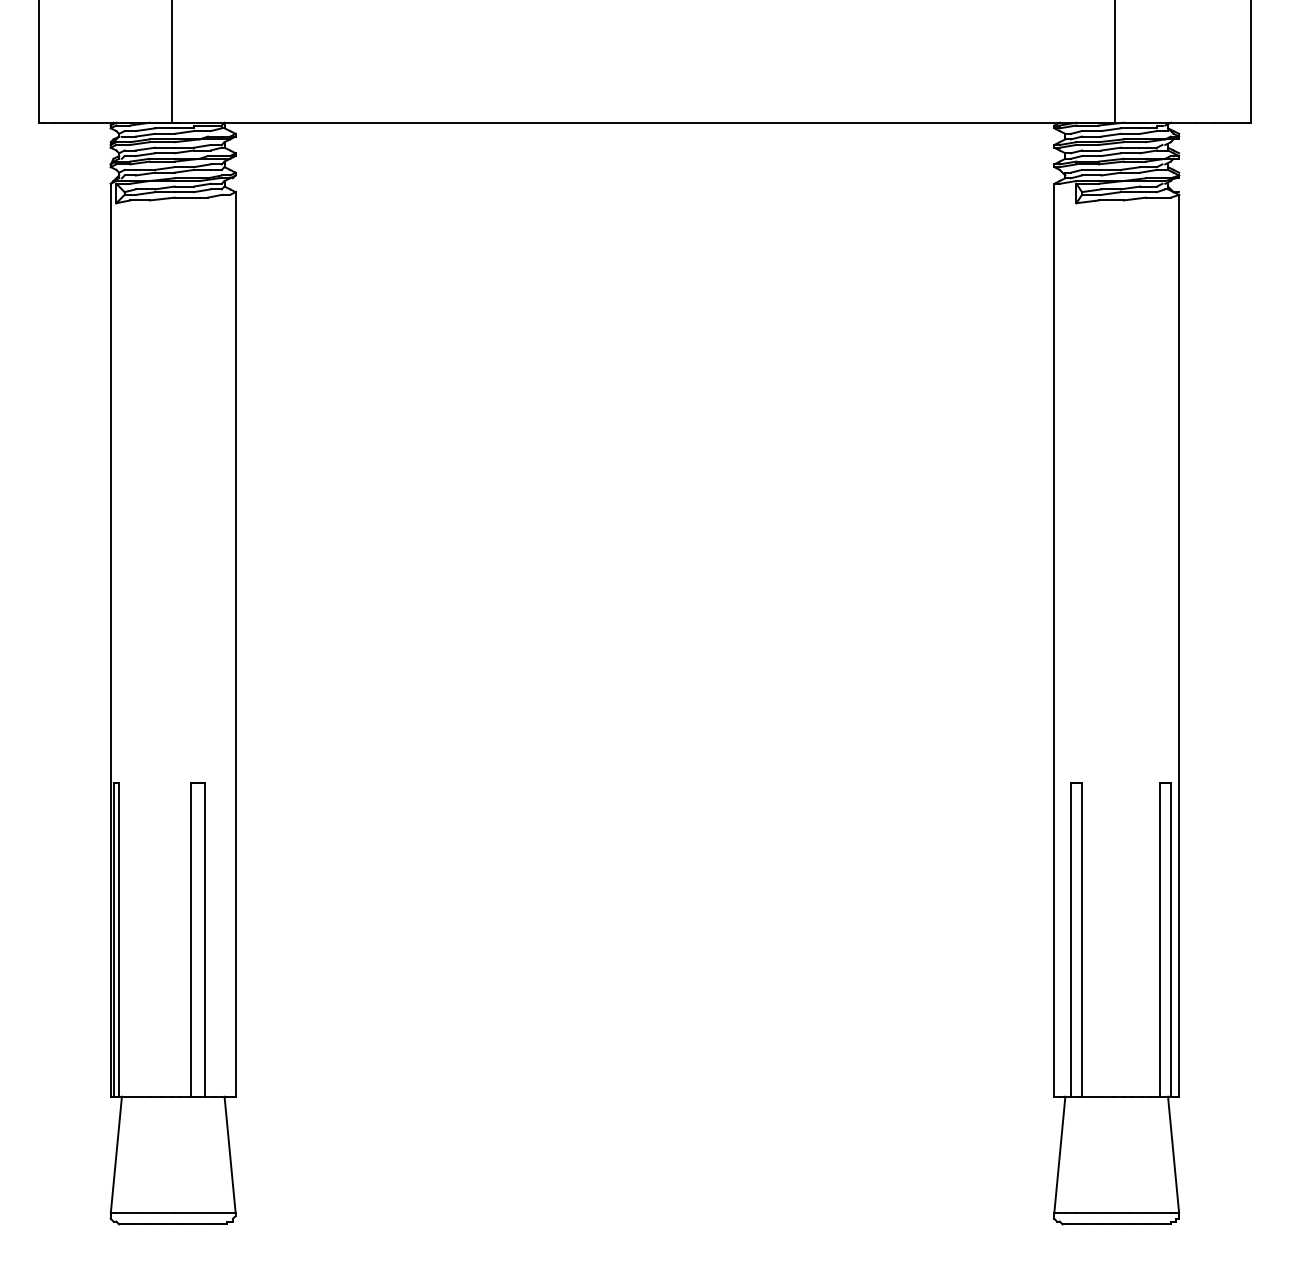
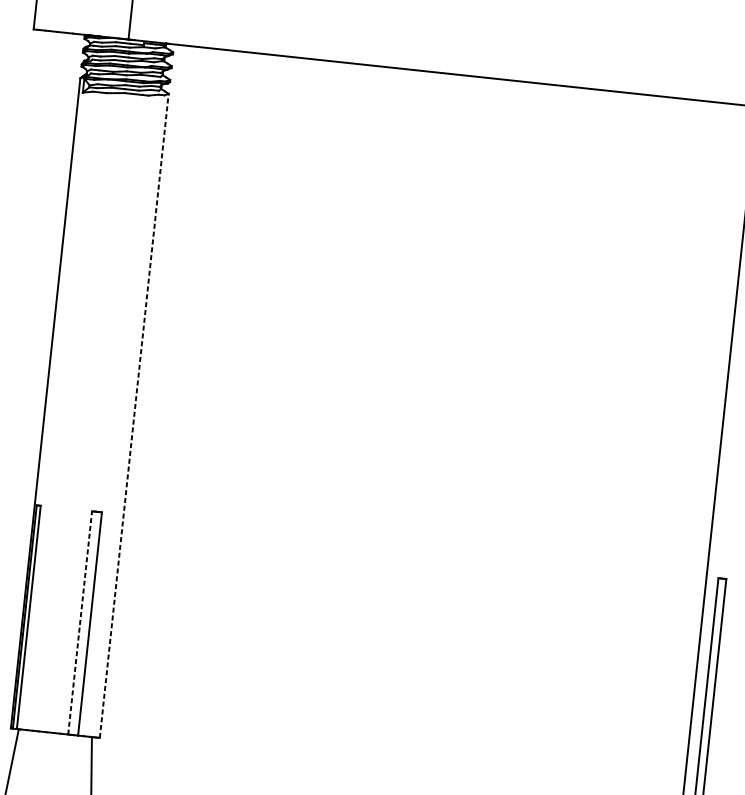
line: (235, 643) -> (134, 415), solid -> dashed
line: (191, 939) -> (80, 622), solid -> dashed

